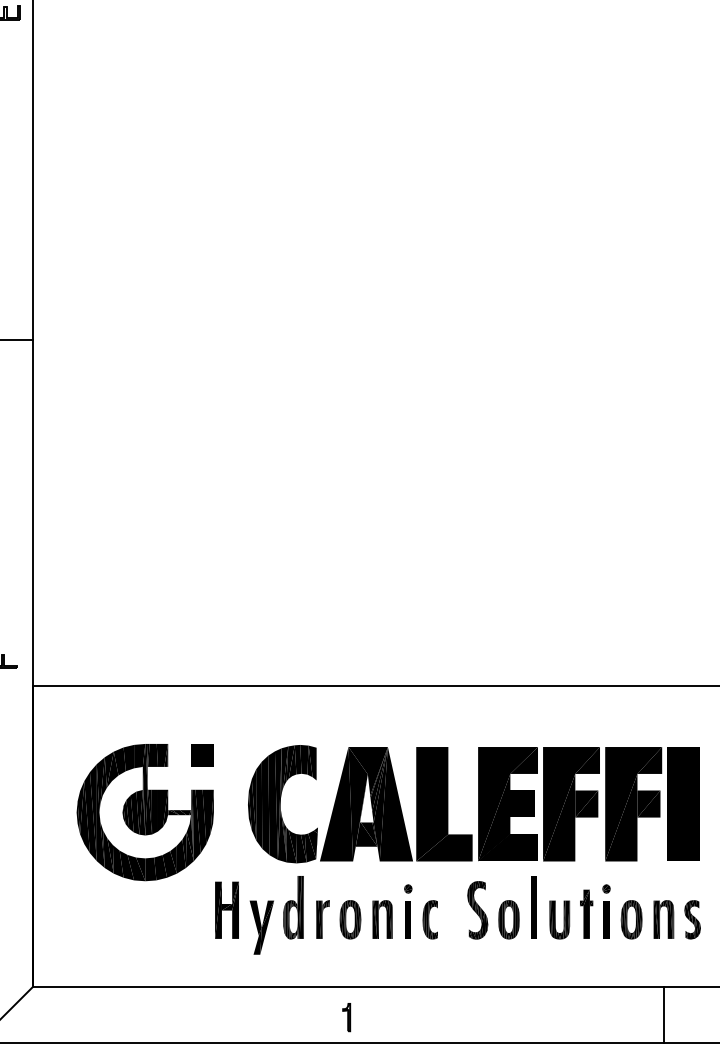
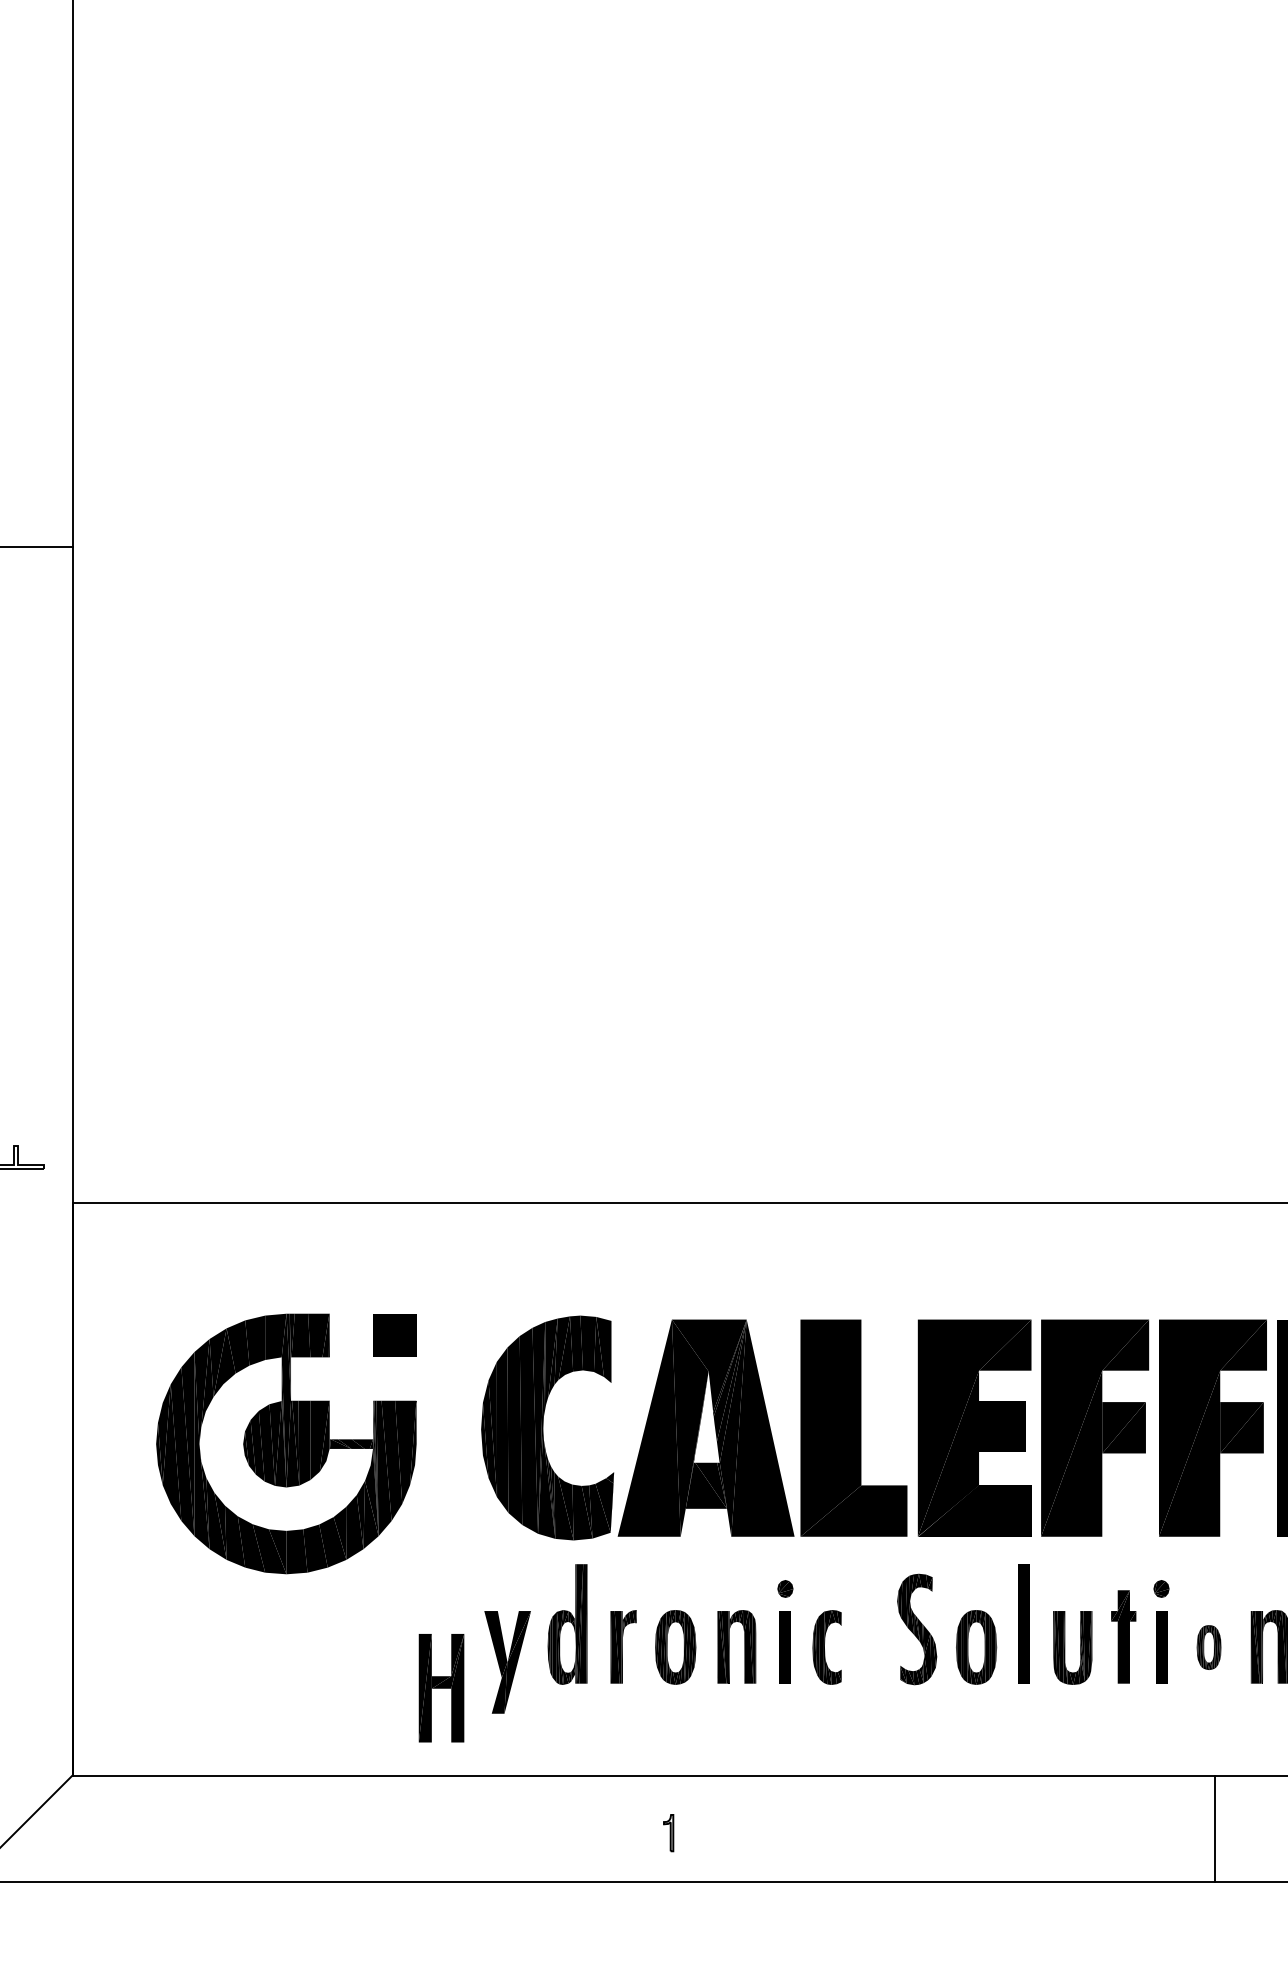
part: (226, 909) -> (440, 1686), moved
part: (631, 919) -> (1208, 1646), size x0.6
line: (663, 1015) -> (1214, 1828), moved
part: (346, 1017) -> (668, 1832), size x0.7

